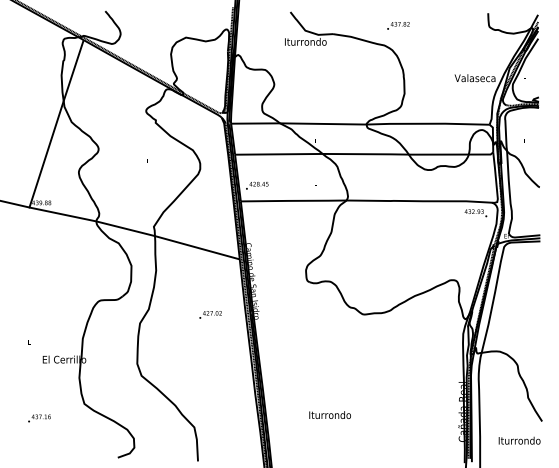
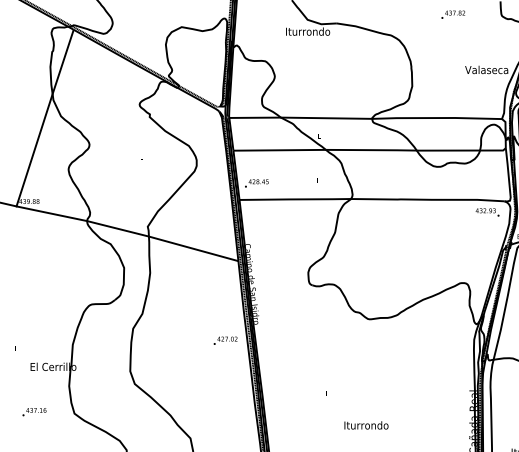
text: (398, 25) -> (453, 14), moved
text: (210, 314) -> (225, 340), moved
text: (329, 414) -> (365, 424), moved
text: (39, 418) -> (34, 412), moved

